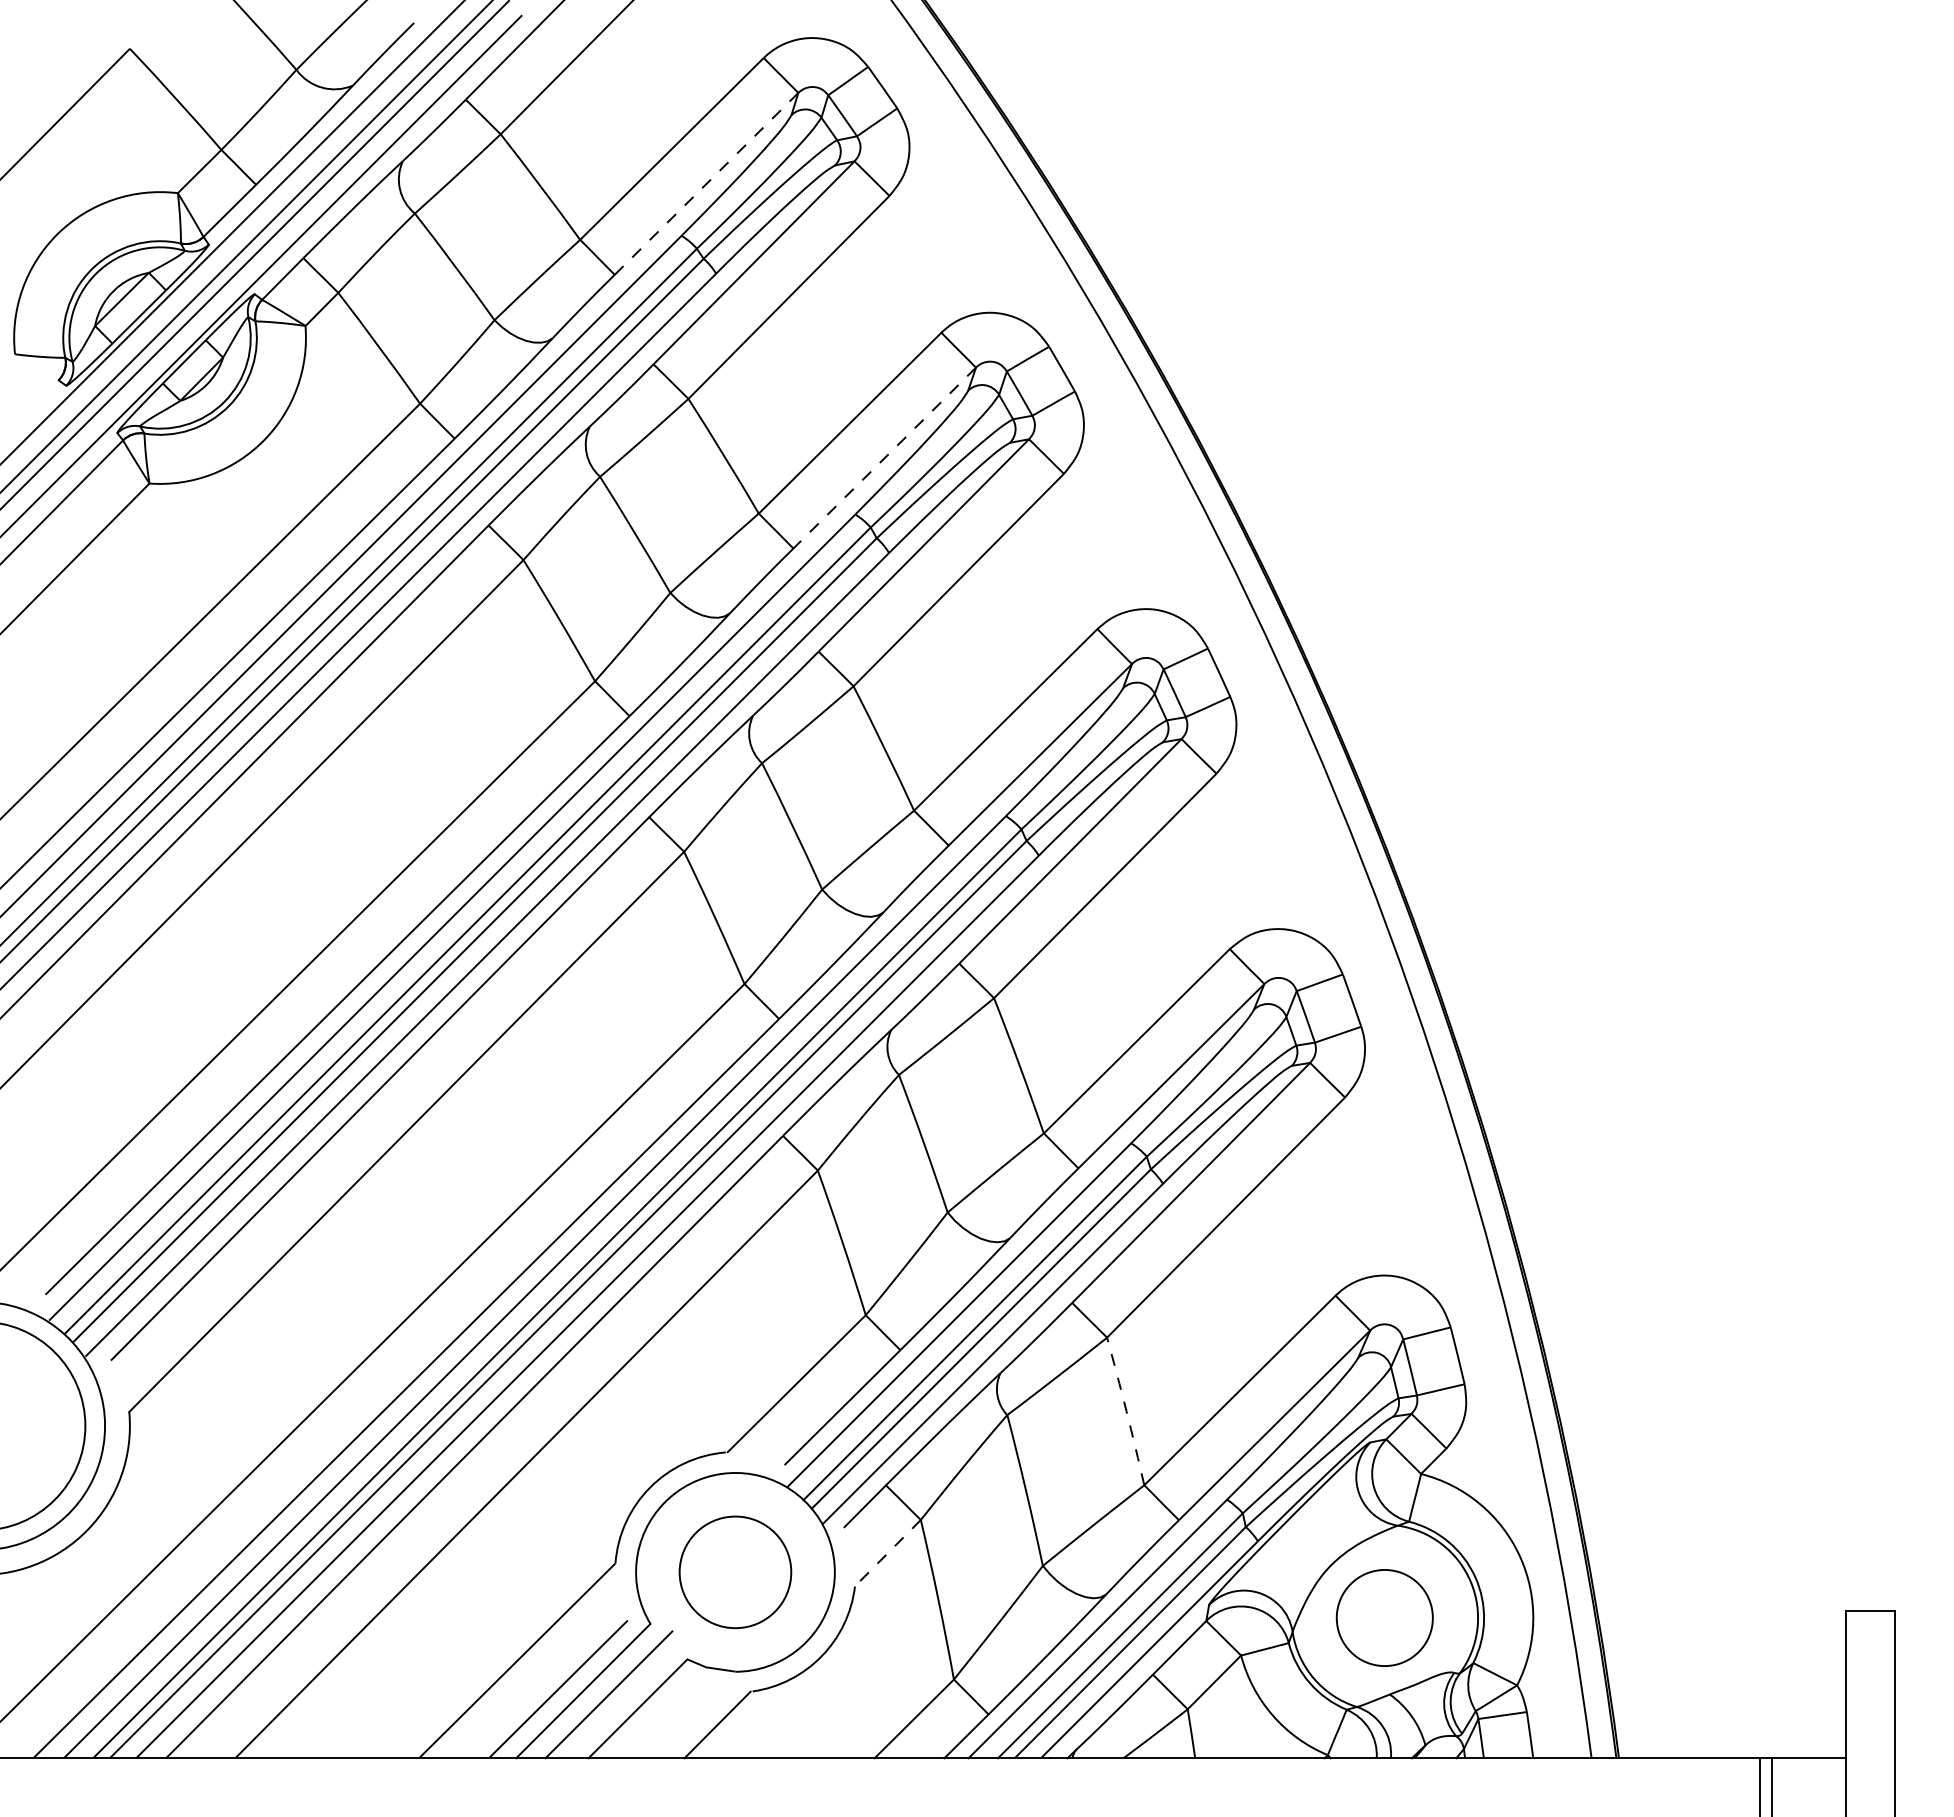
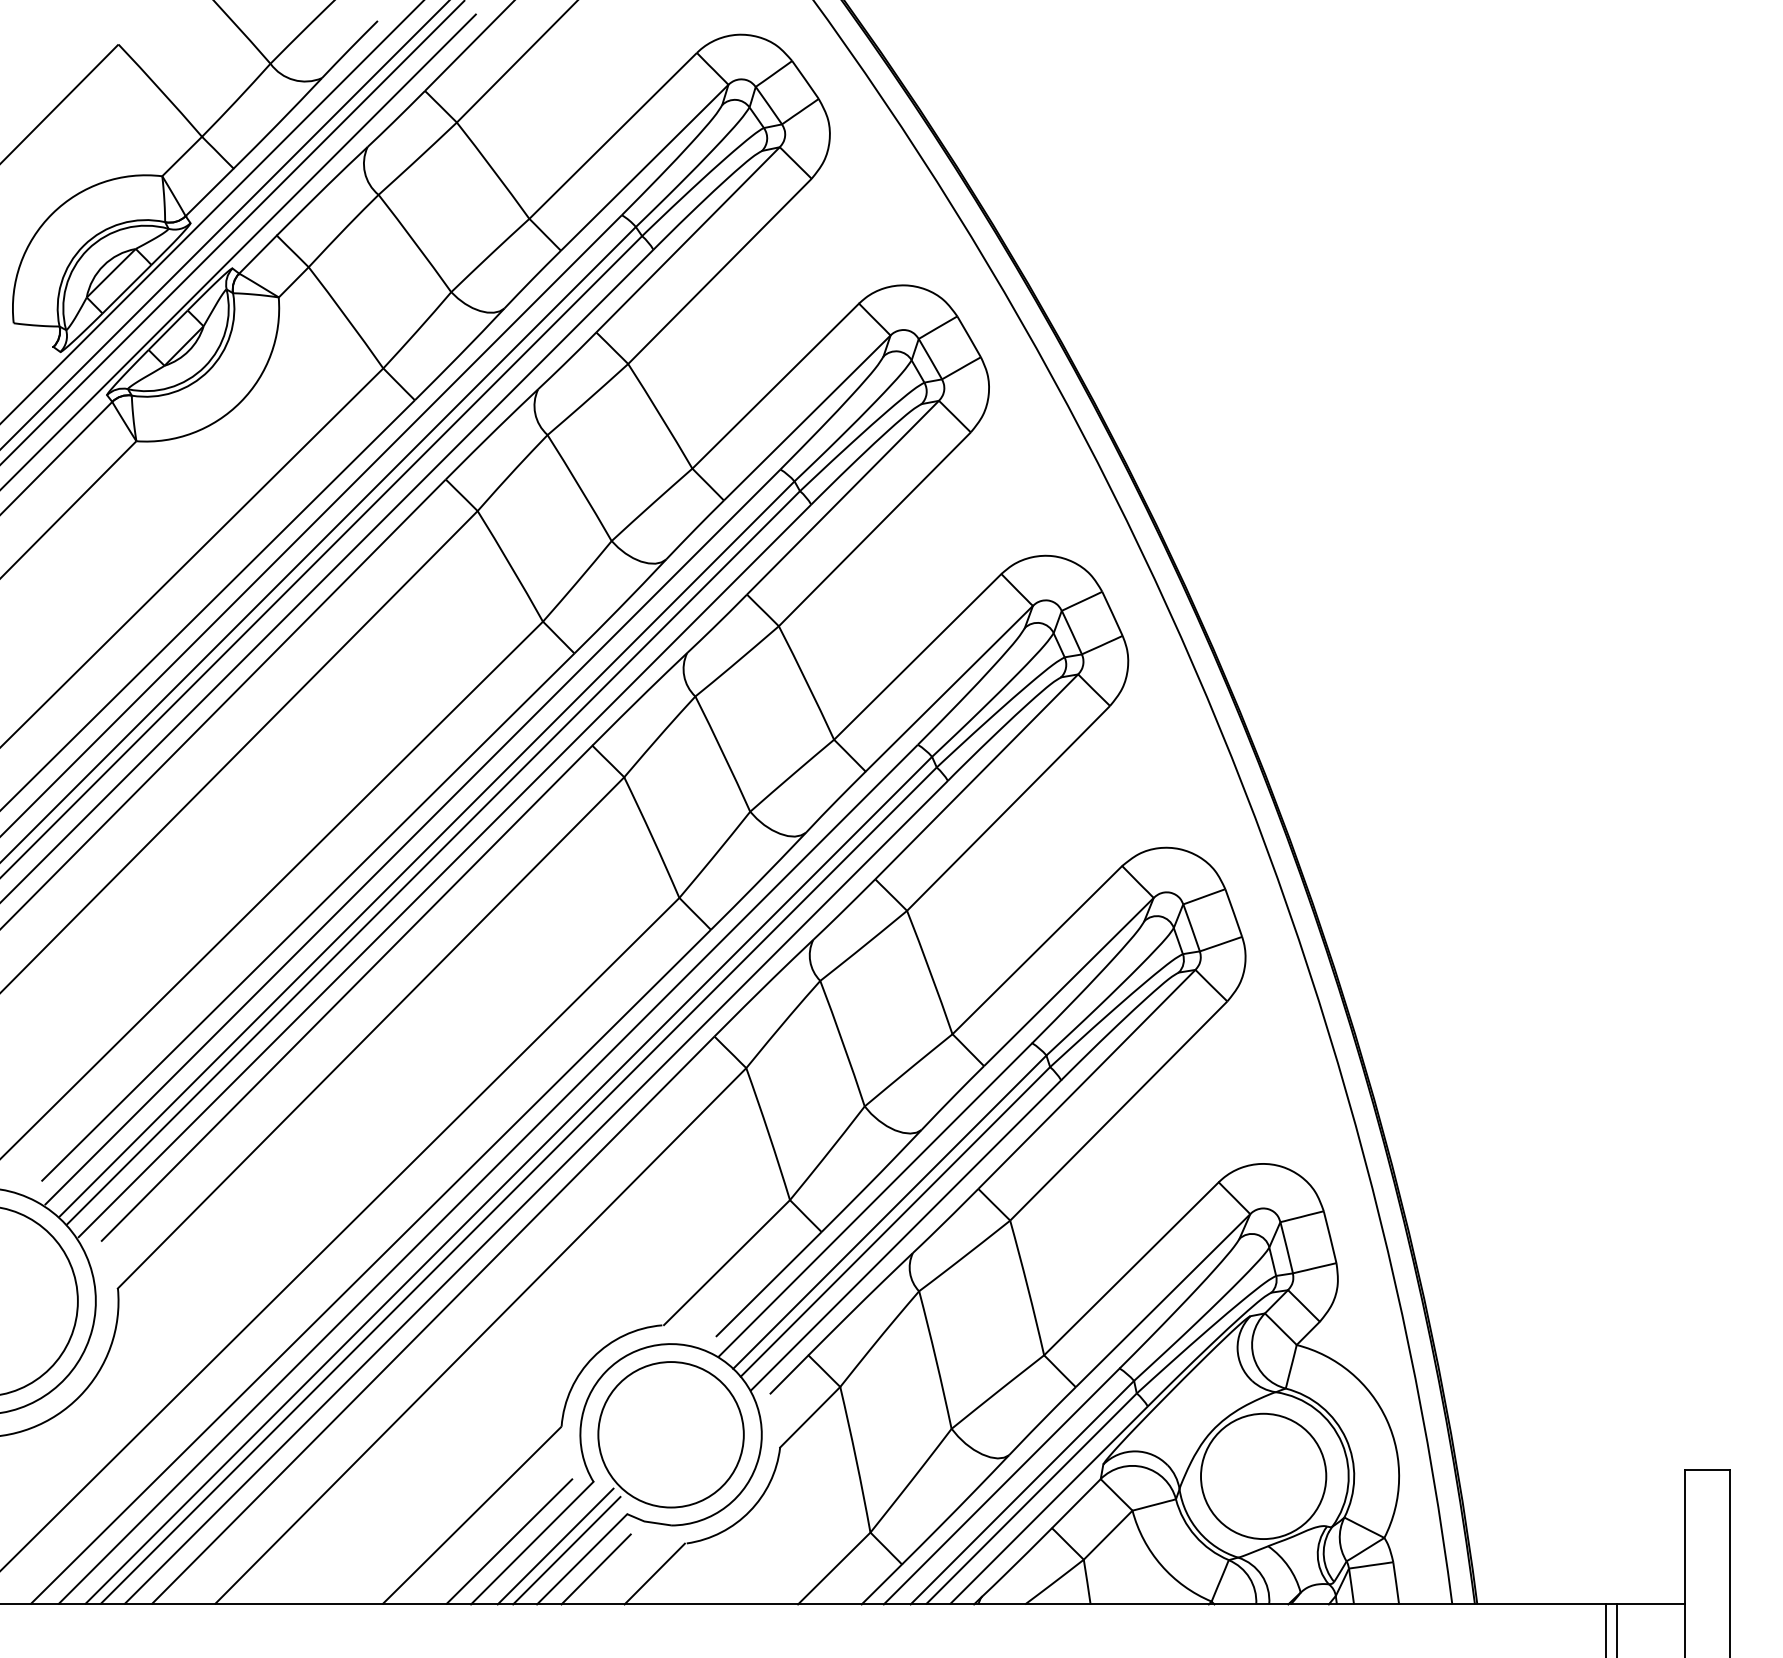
line: (707, 183) -> (645, 167), dashed -> solid
line: (884, 458) -> (807, 418), dashed -> solid
arc: (1126, 1411) -> (1027, 1287), dashed -> solid
line: (887, 1553) -> (809, 1417), dashed -> solid
circle: (735, 1572) -> (671, 1434), size x1.43
circle: (1384, 1617) -> (1263, 1475), size x1.43
line: (620, 1699) -> (566, 1550), added
line: (653, 1719) -> (596, 1569), added

